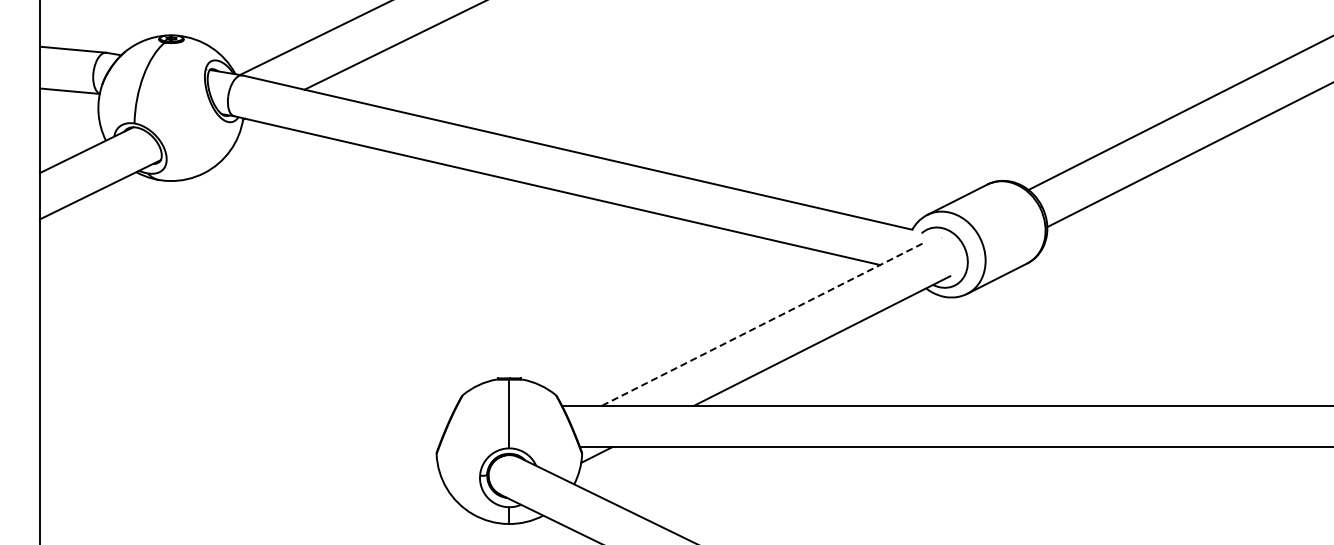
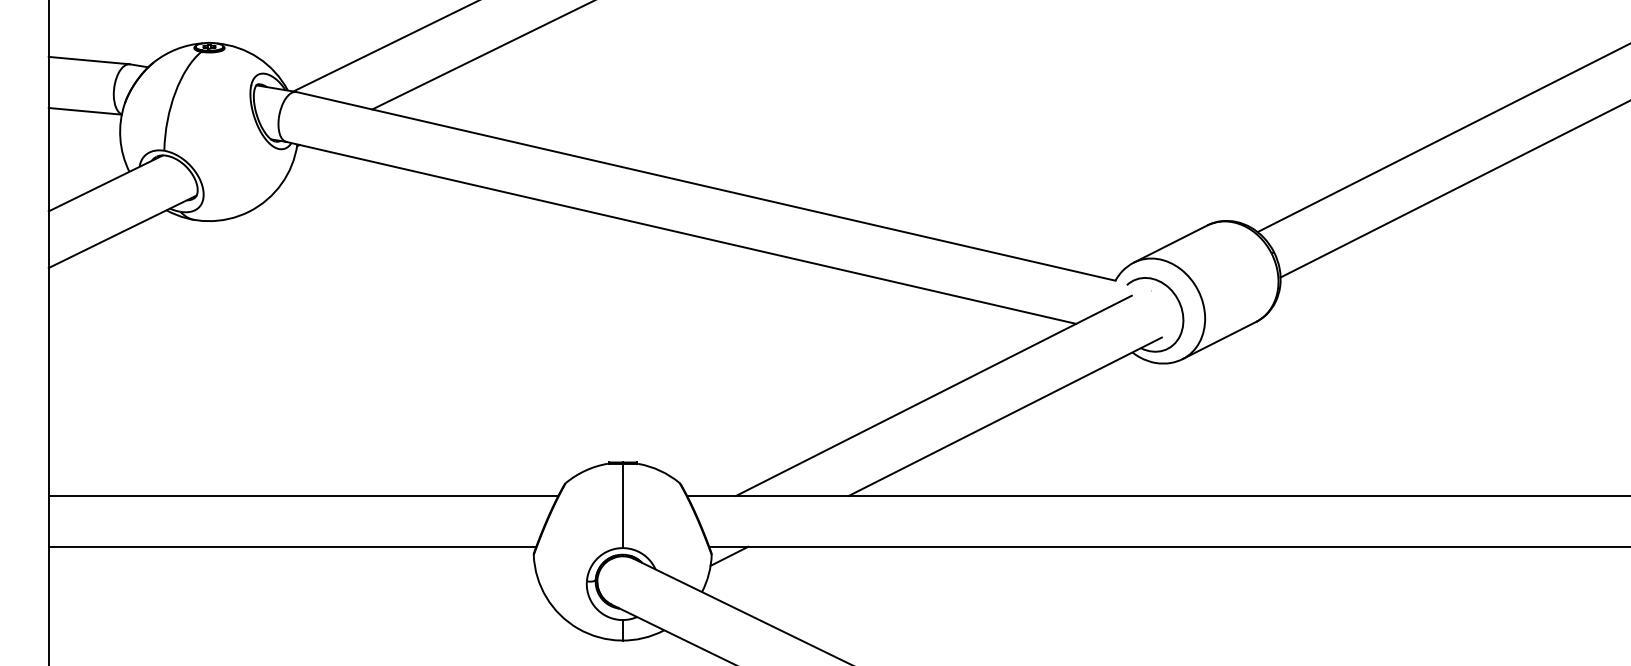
line: (764, 323) -> (934, 395), dashed -> solid
line: (248, 405) -> (303, 495), added
line: (239, 447) -> (292, 547), added

